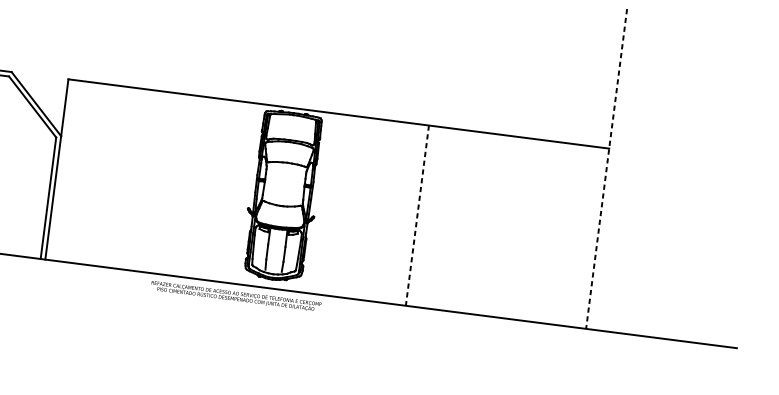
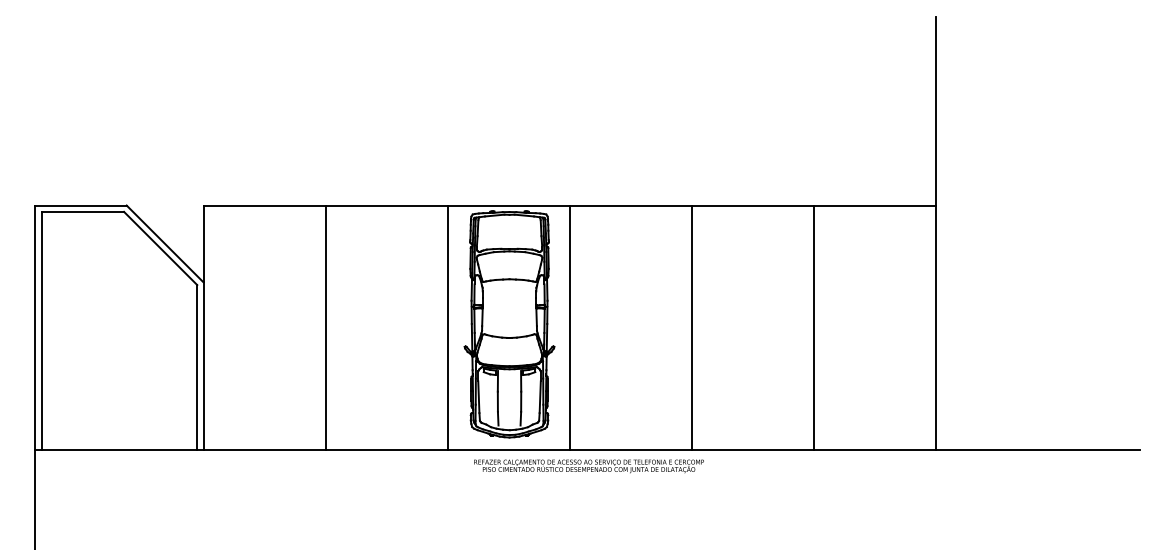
line: (606, 169) -> (935, 233), dashed -> solid
line: (146, 180) -> (325, 327), added
line: (237, 192) -> (447, 327), added
line: (327, 204) -> (569, 327), added
line: (417, 216) -> (691, 328), dashed -> solid
line: (507, 227) -> (813, 327), added
text: (235, 296) -> (588, 466), moved

